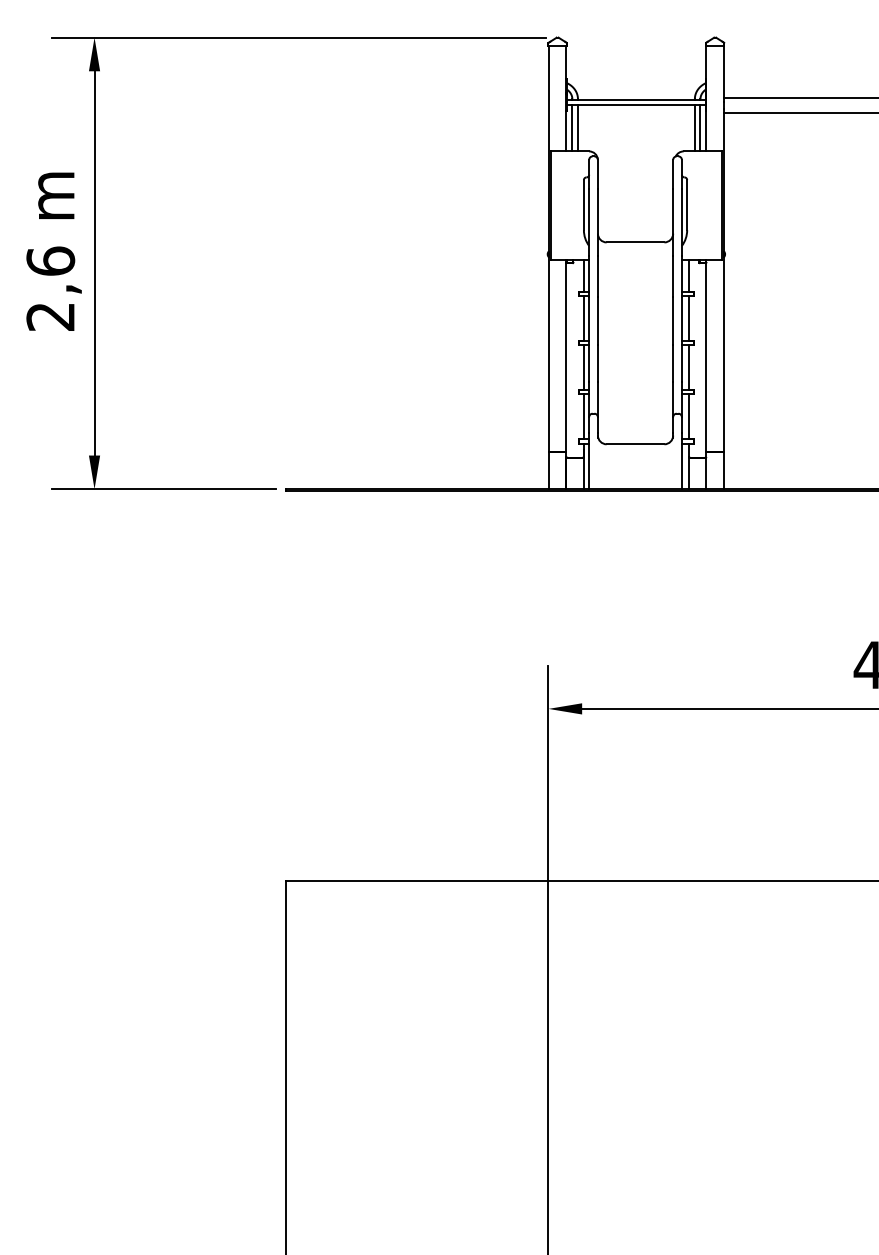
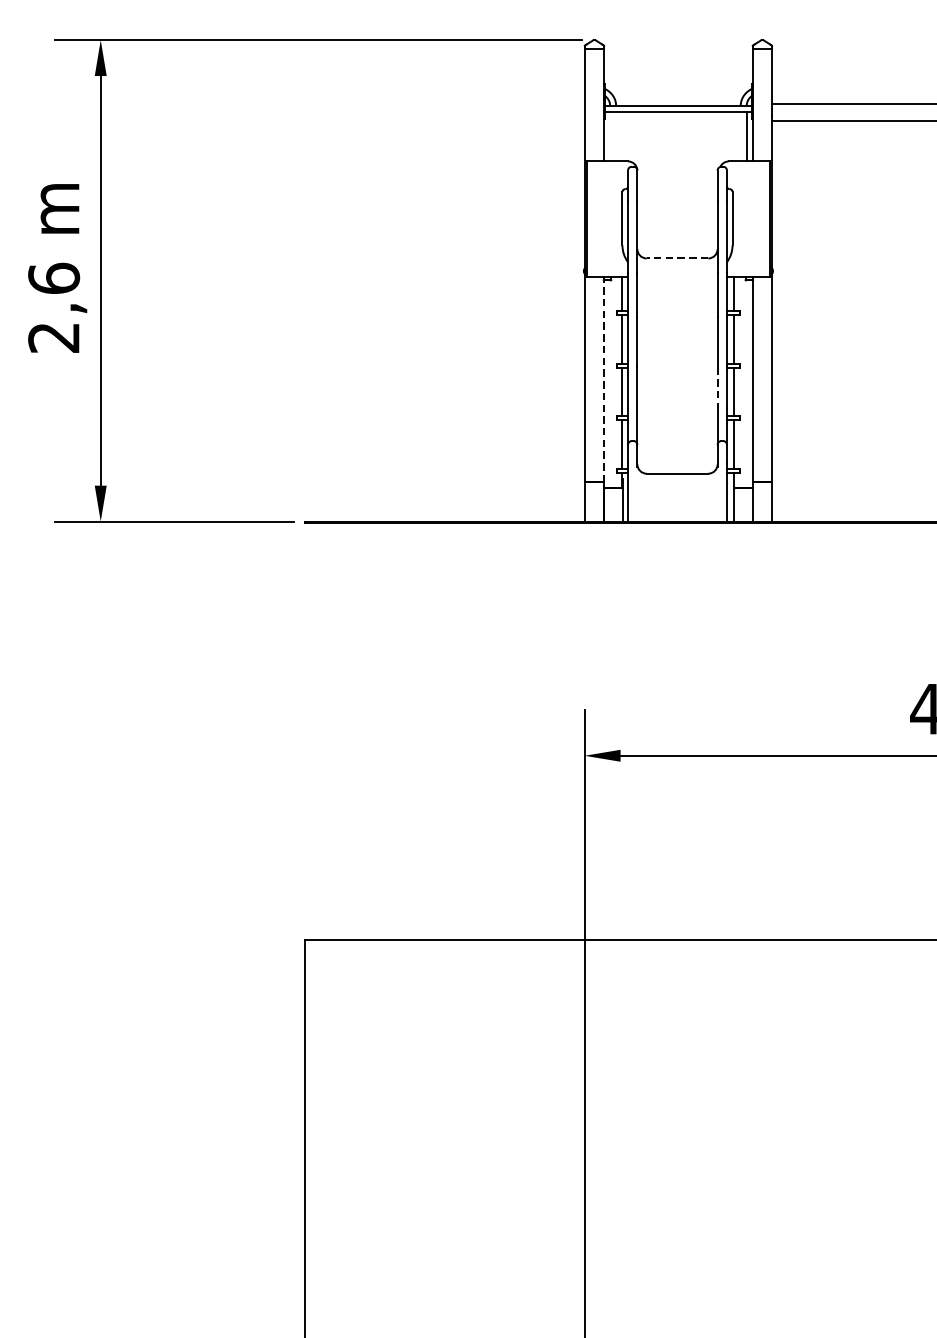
line: (572, 128) -> (610, 137), removed
line: (577, 128) -> (615, 137), removed
line: (694, 128) -> (740, 137), removed
line: (635, 242) -> (677, 258), solid -> dashed
line: (566, 355) -> (603, 379), solid -> dashed
line: (673, 363) -> (717, 387), solid -> dashed

